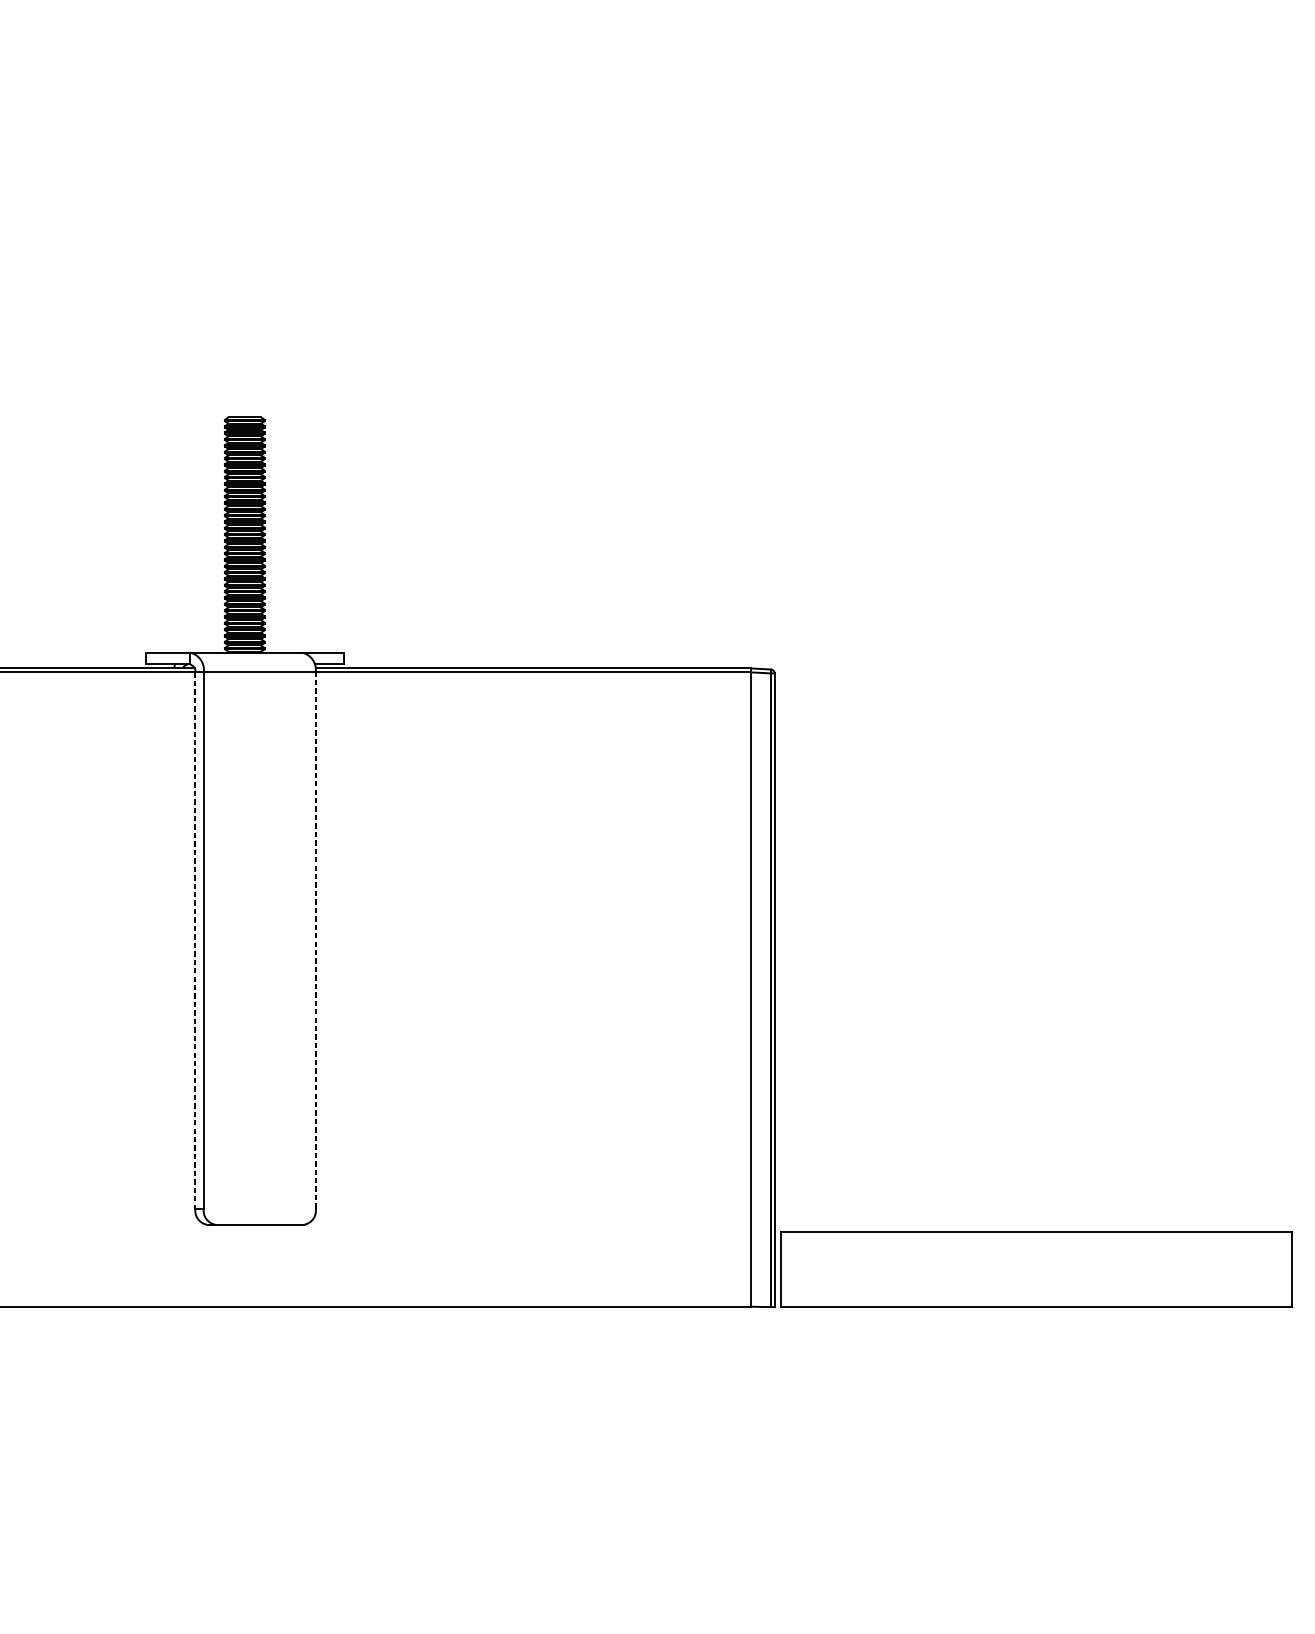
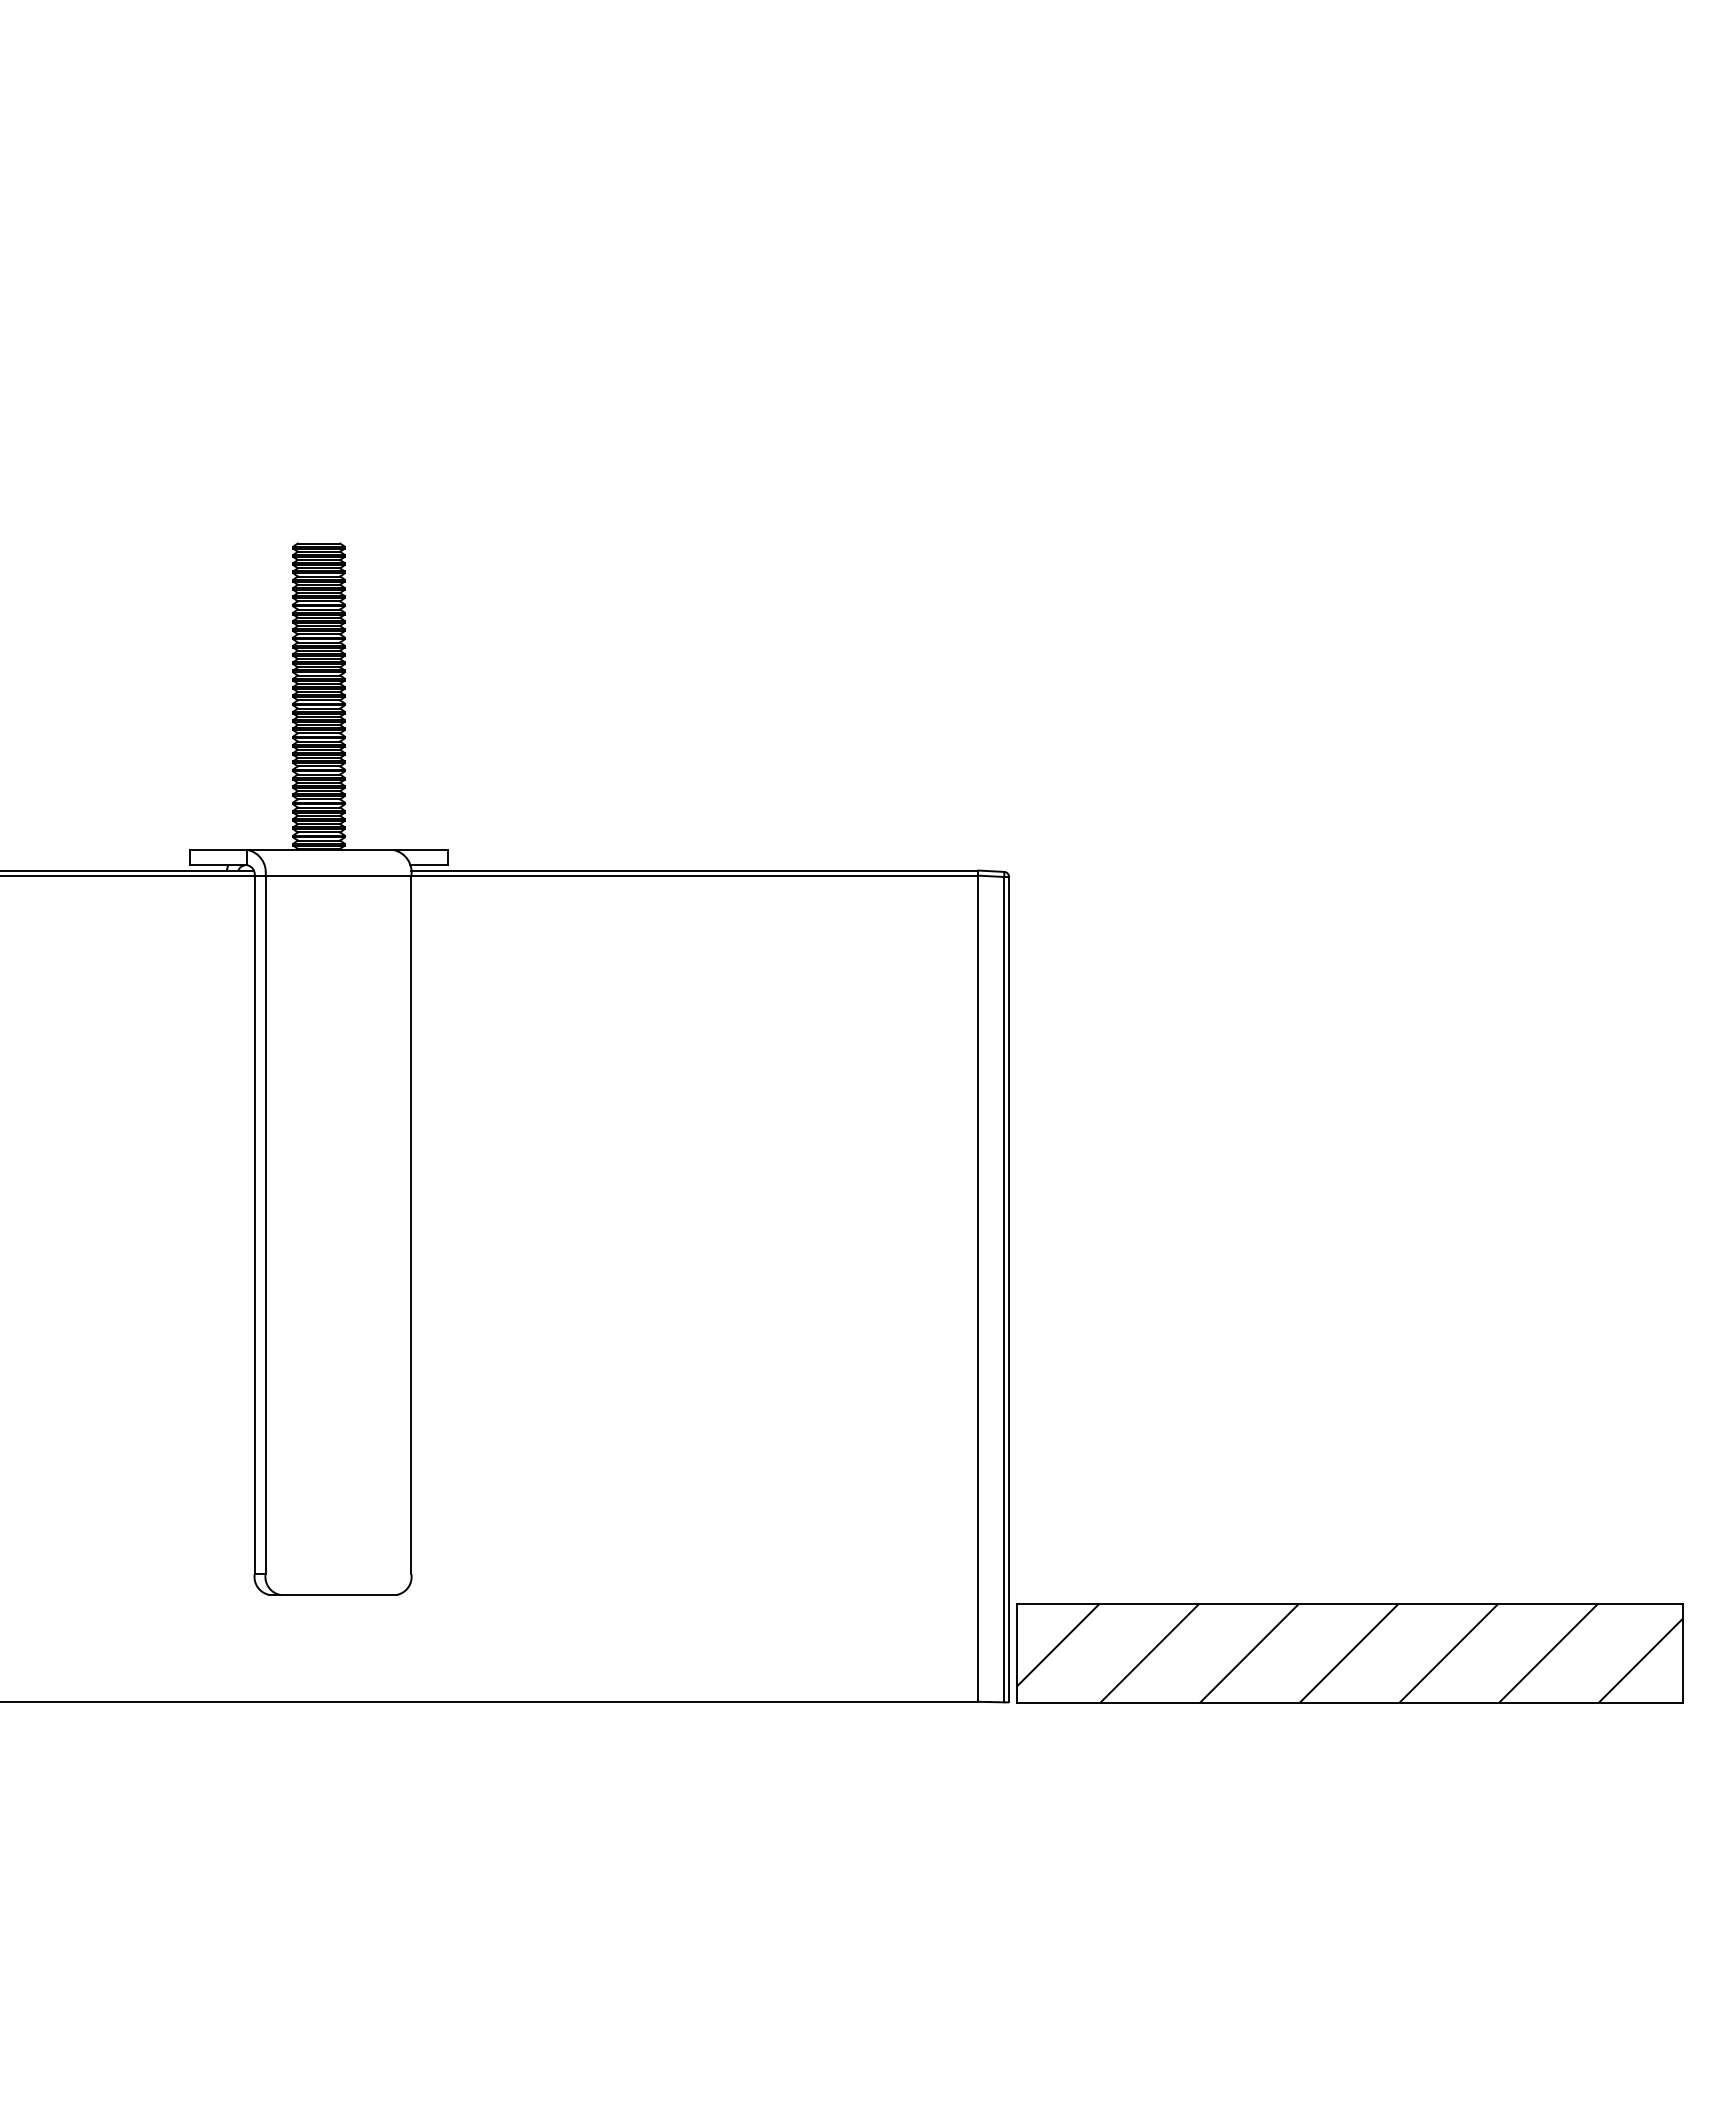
line: (195, 940) -> (254, 1225), dashed -> solid
line: (315, 940) -> (411, 1224), dashed -> solid
hatch: (1036, 1269) -> (1349, 1653), added

